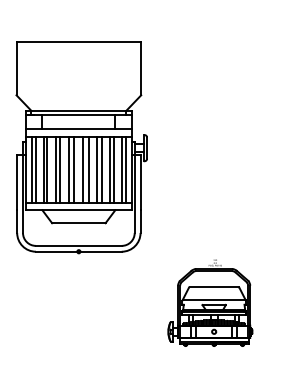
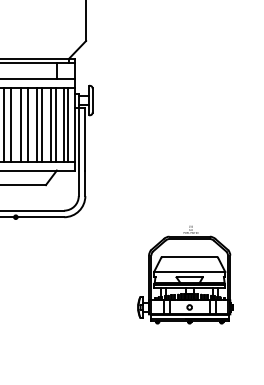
part: (210, 302) -> (185, 274), moved

